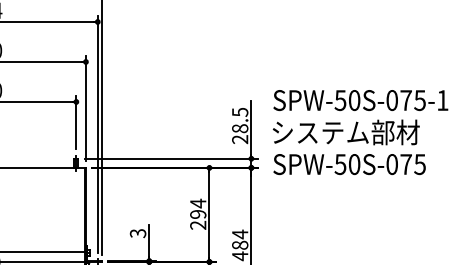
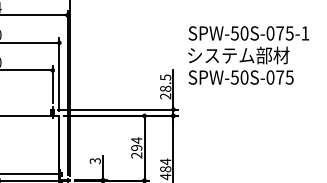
text: (360, 132) -> (248, 55), moved

